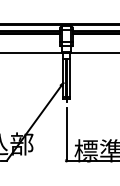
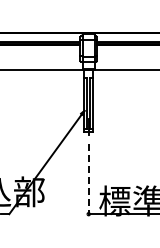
line: (66, 134) -> (88, 179), solid -> dashed

